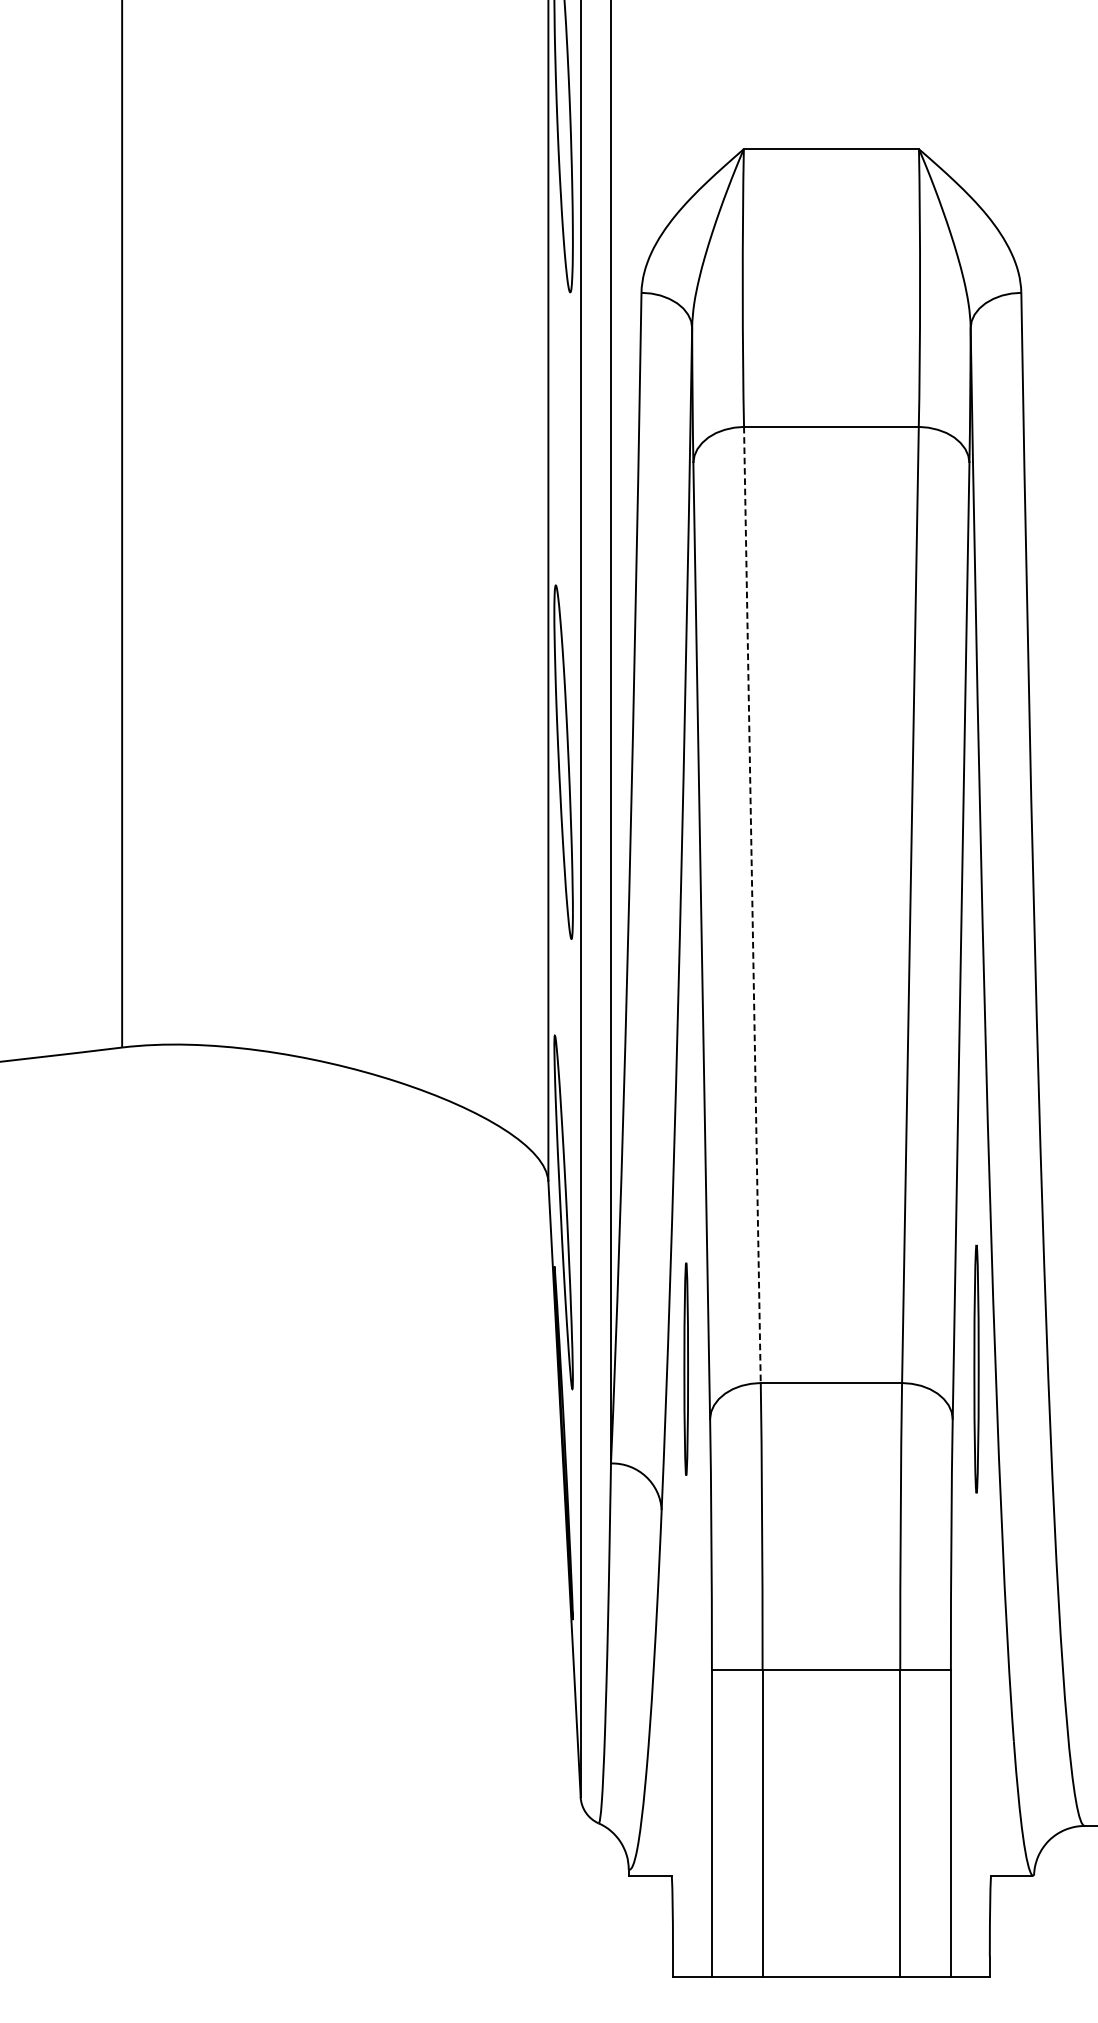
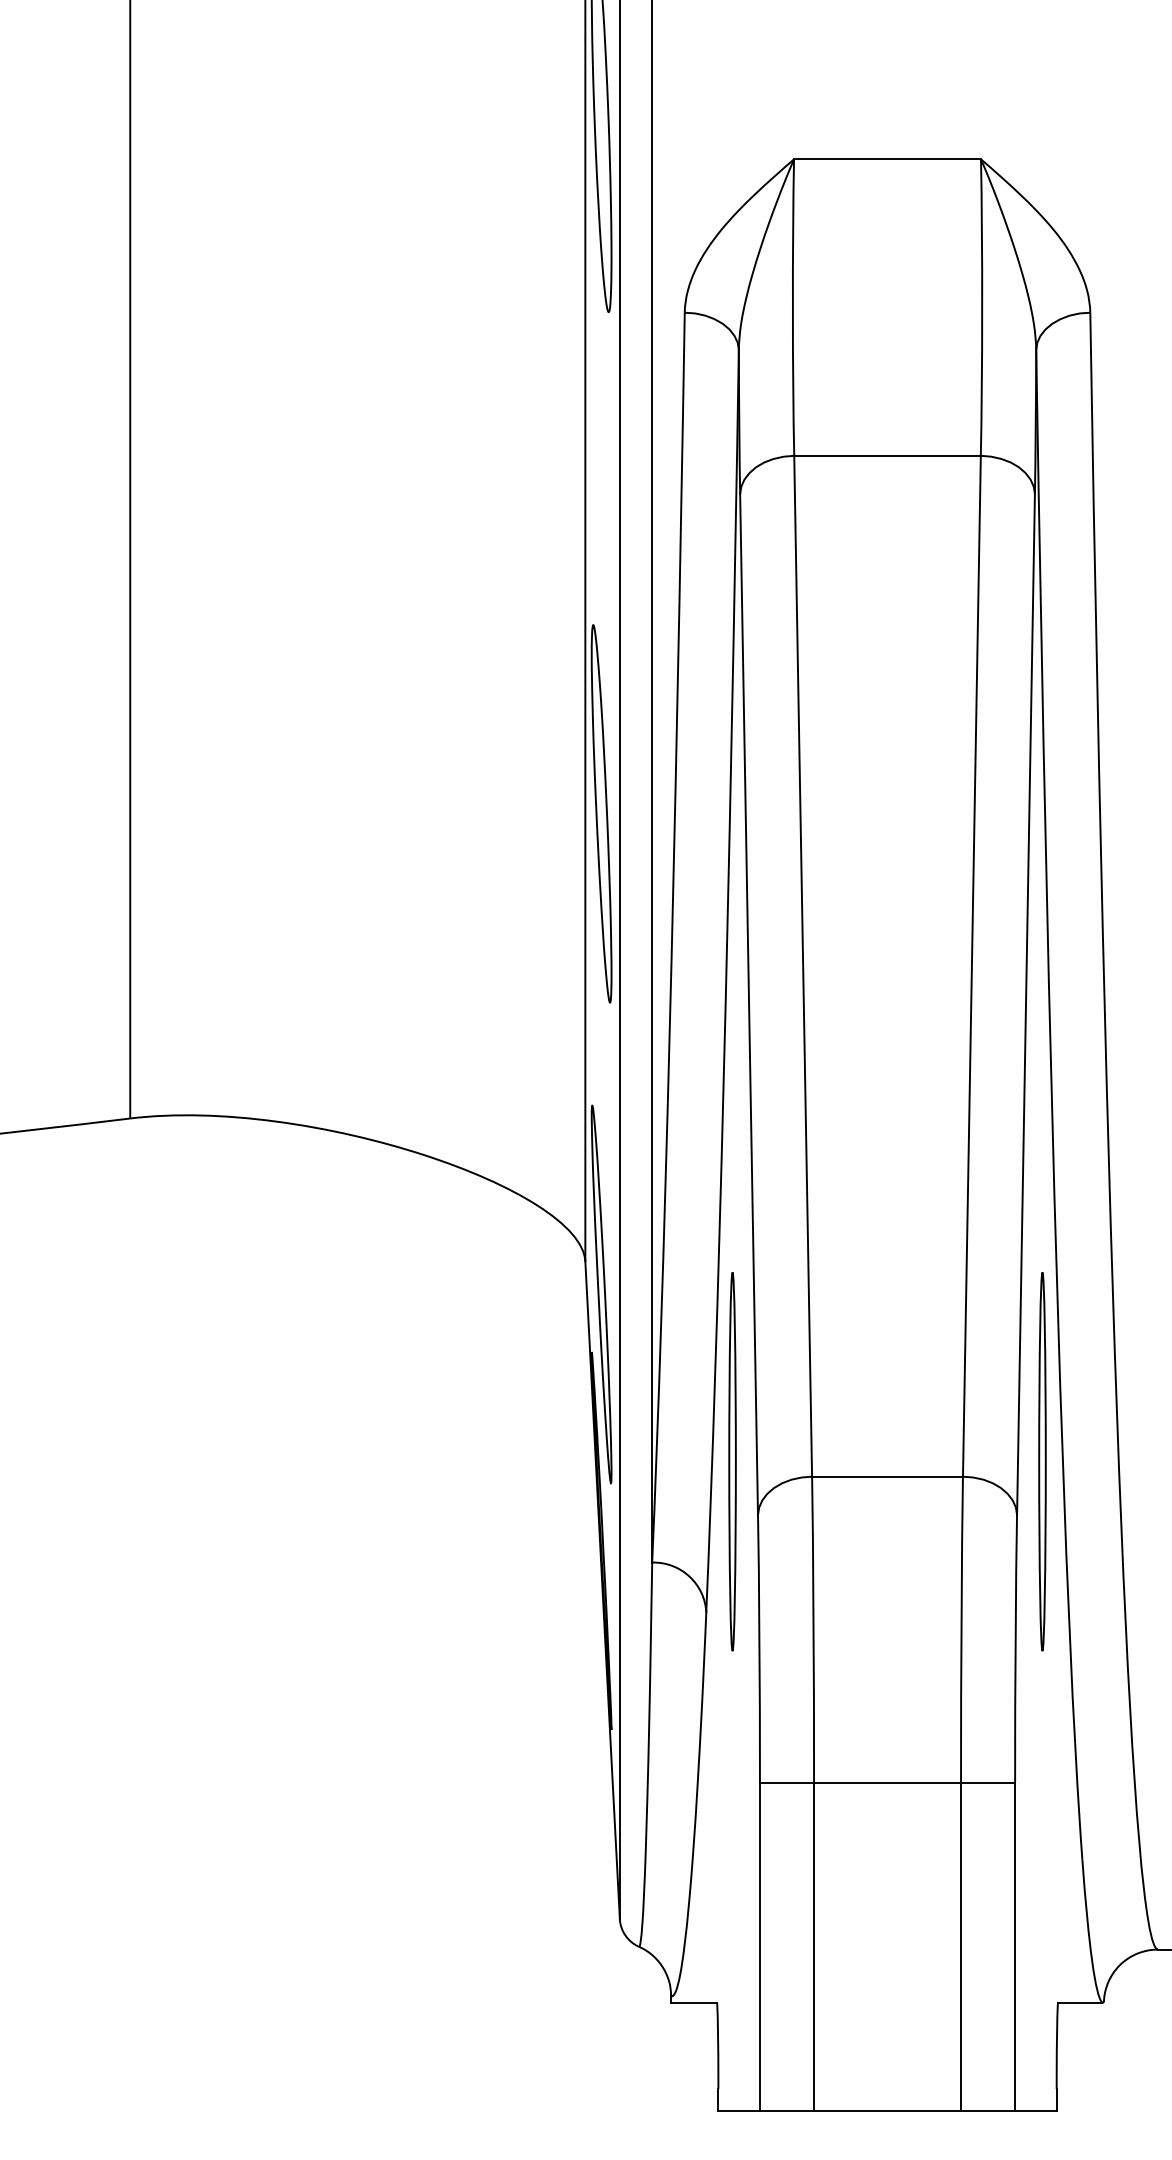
line: (752, 905) -> (803, 966), dashed -> solid
part: (686, 1368) -> (732, 1461), size x1.67
part: (976, 1368) -> (1042, 1461), size x1.43

